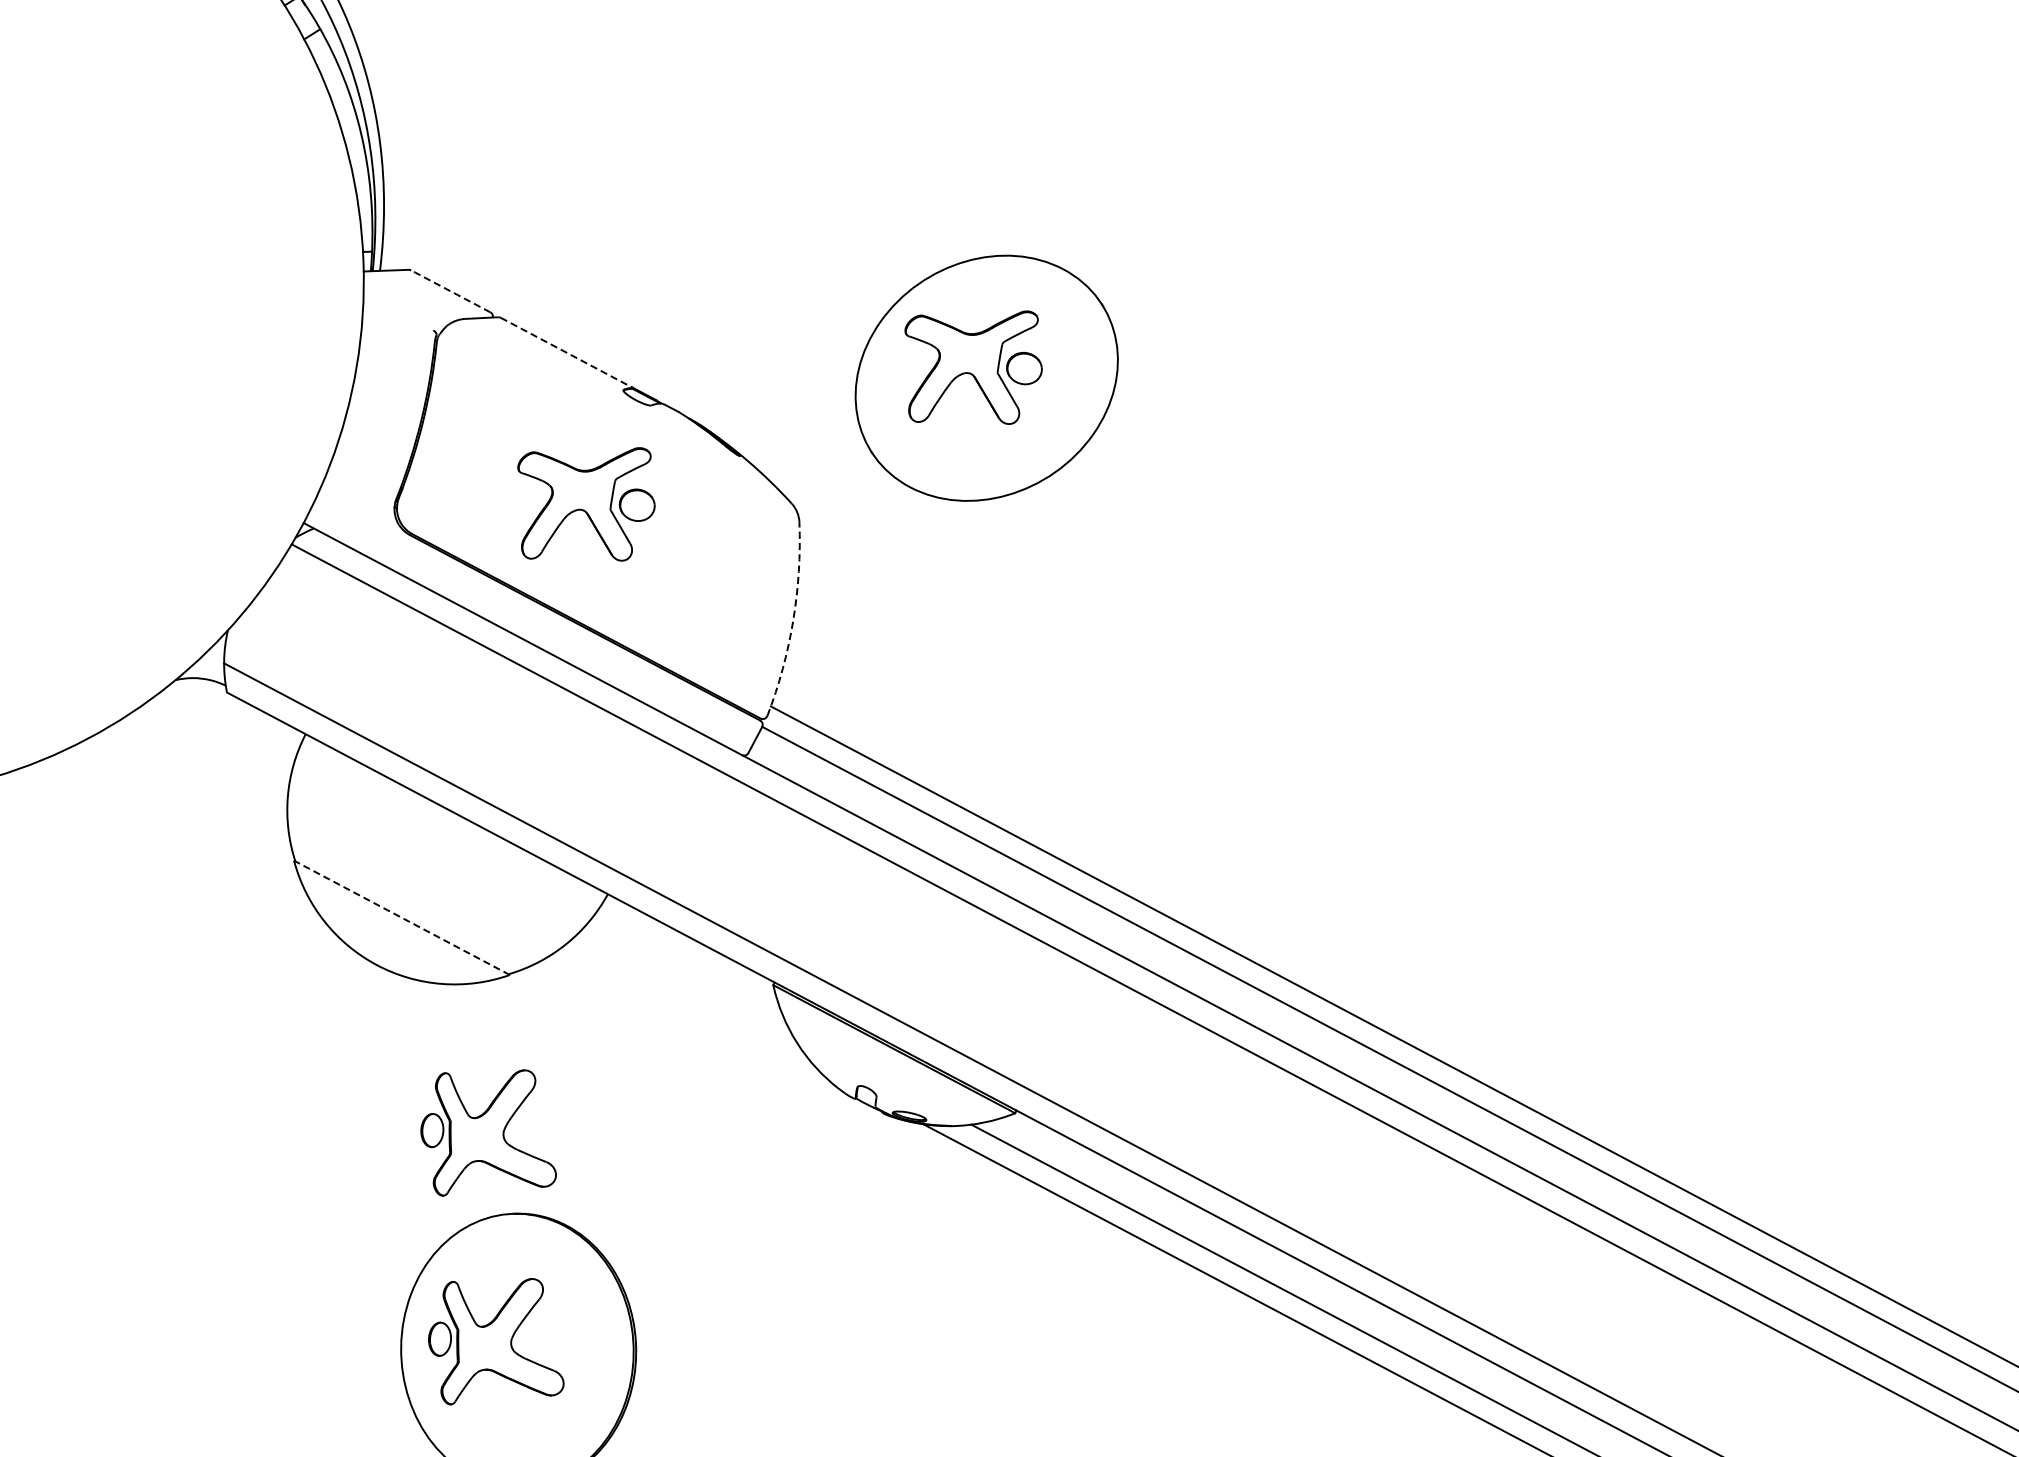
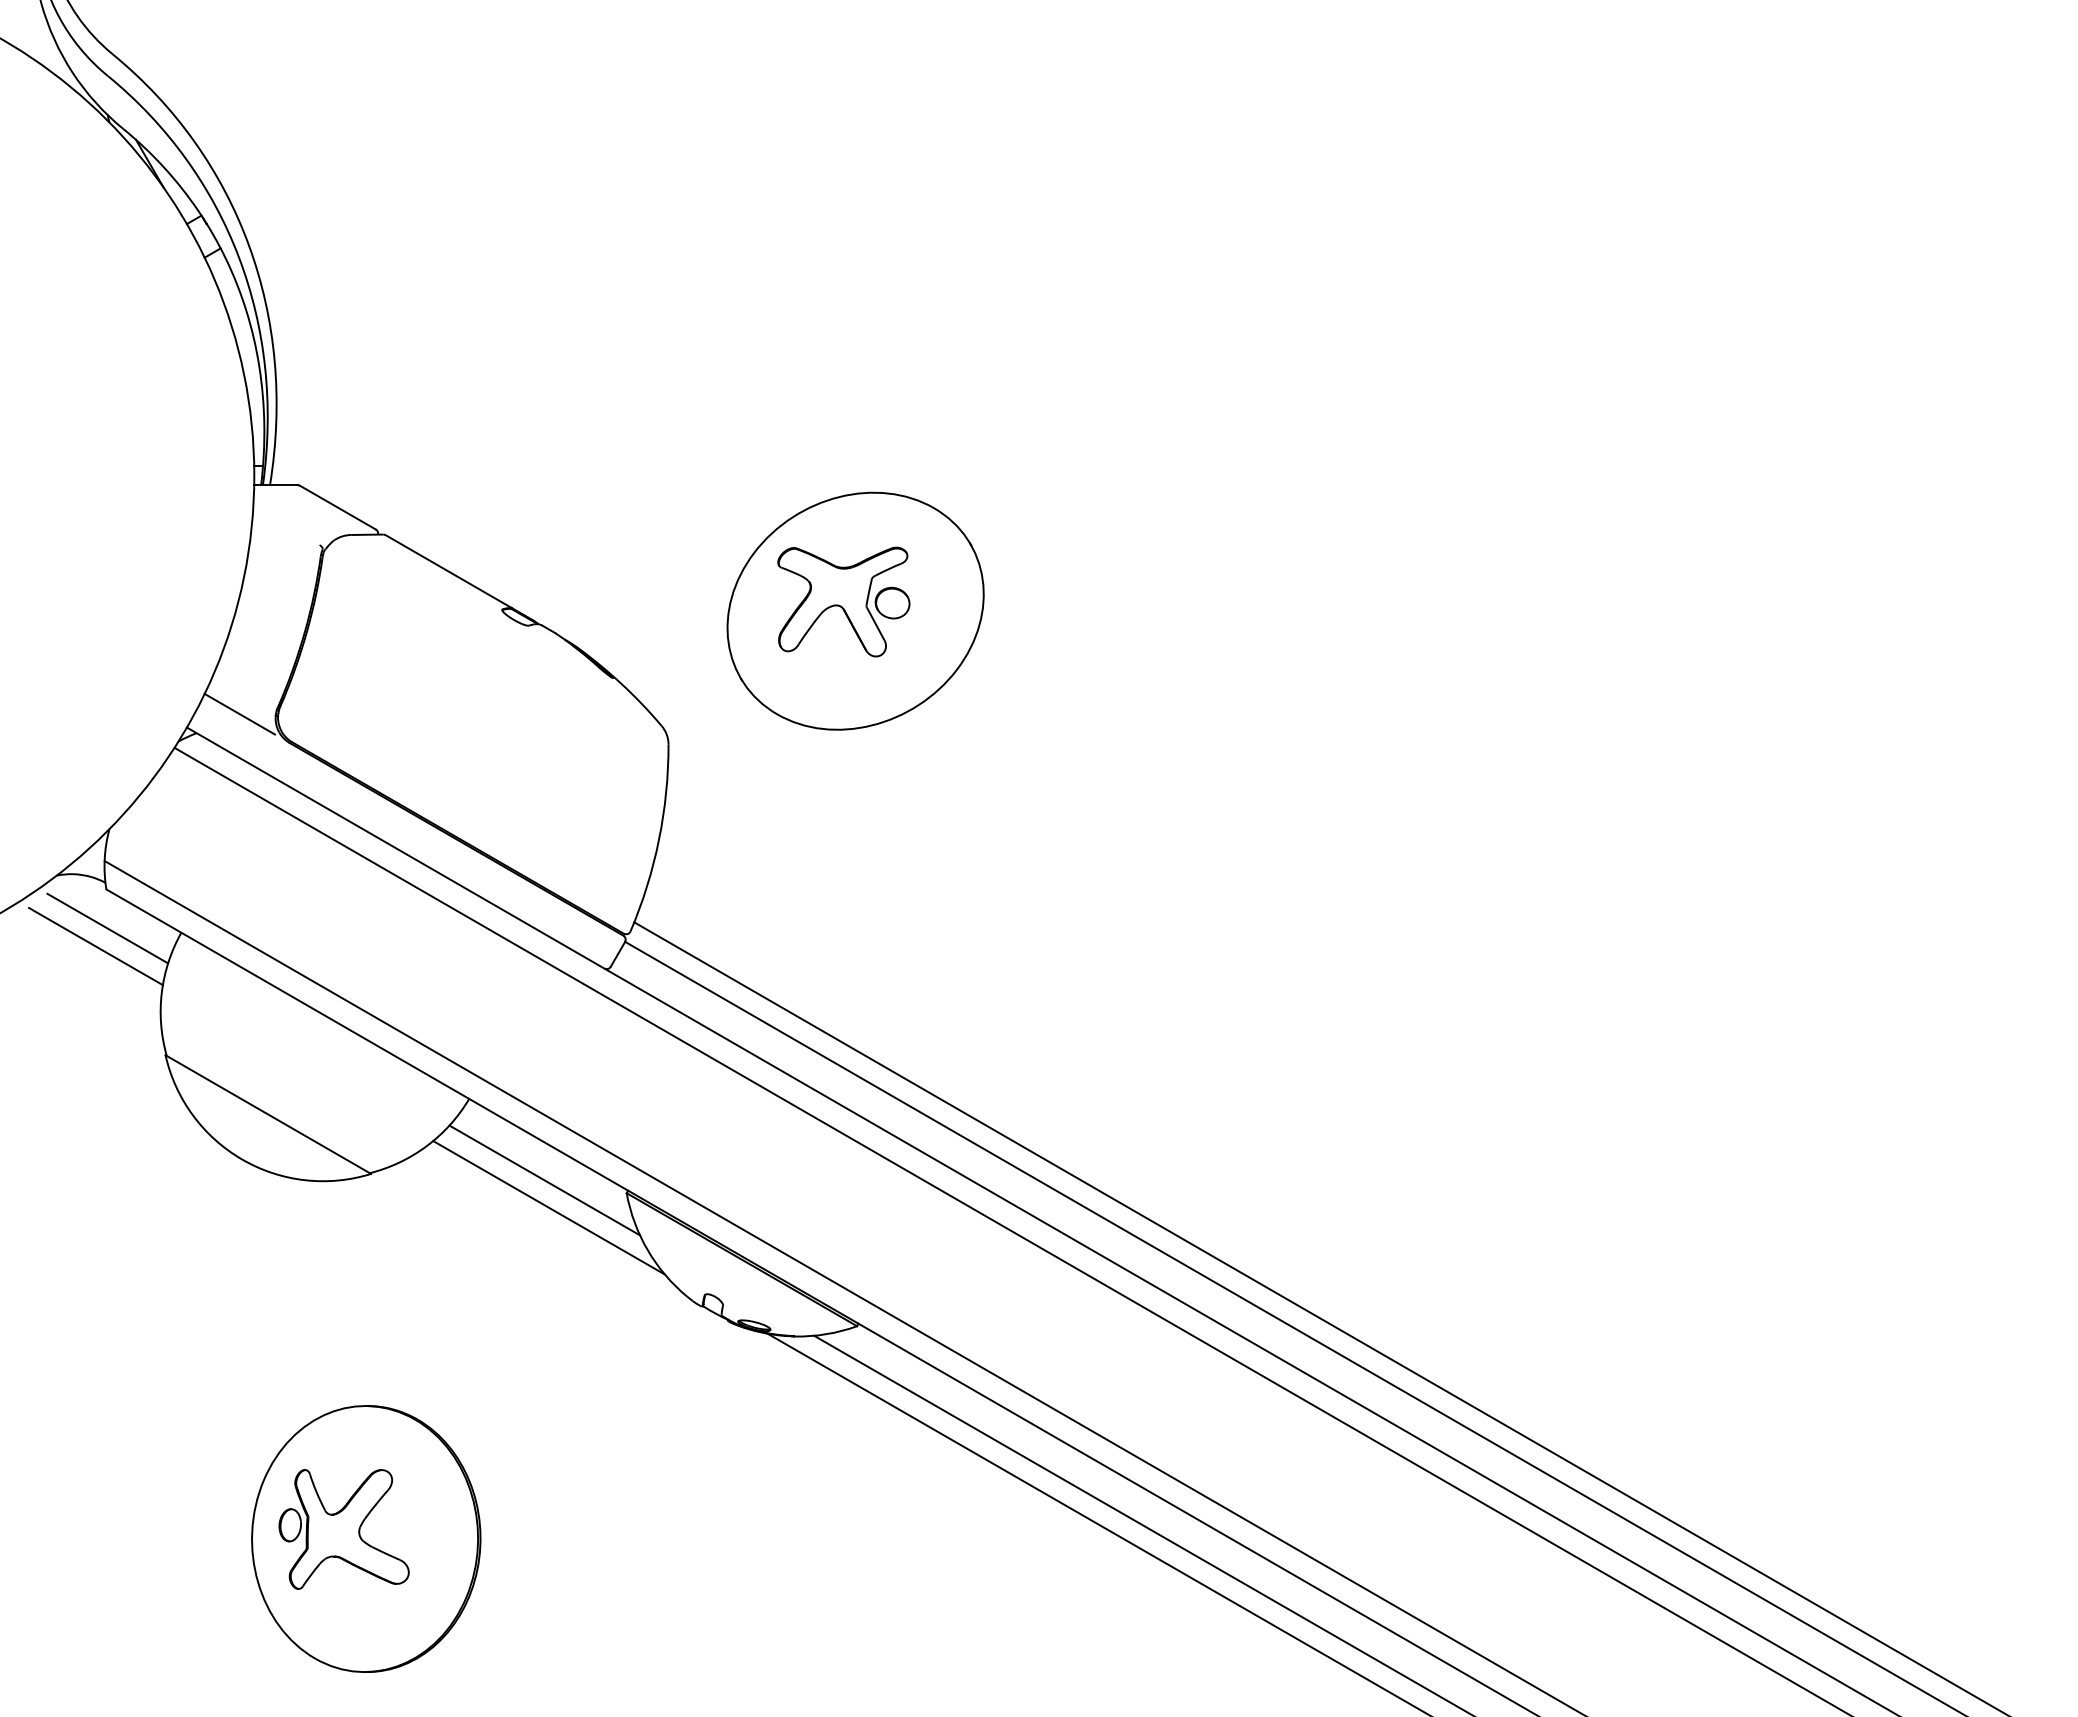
line: (451, 291) -> (338, 507), dashed -> solid
line: (566, 352) -> (448, 571), dashed -> solid
part: (586, 505) -> (462, 720), removed
line: (357, 506) -> (239, 713), added
arc: (793, 620) -> (659, 839), dashed -> solid
line: (229, 732) -> (107, 928), added
line: (217, 751) -> (95, 946), added
line: (402, 917) -> (268, 1114), dashed -> solid
line: (688, 975) -> (544, 1180), added
line: (693, 1002) -> (548, 1207), added
part: (487, 1132) -> (343, 1326), removed

